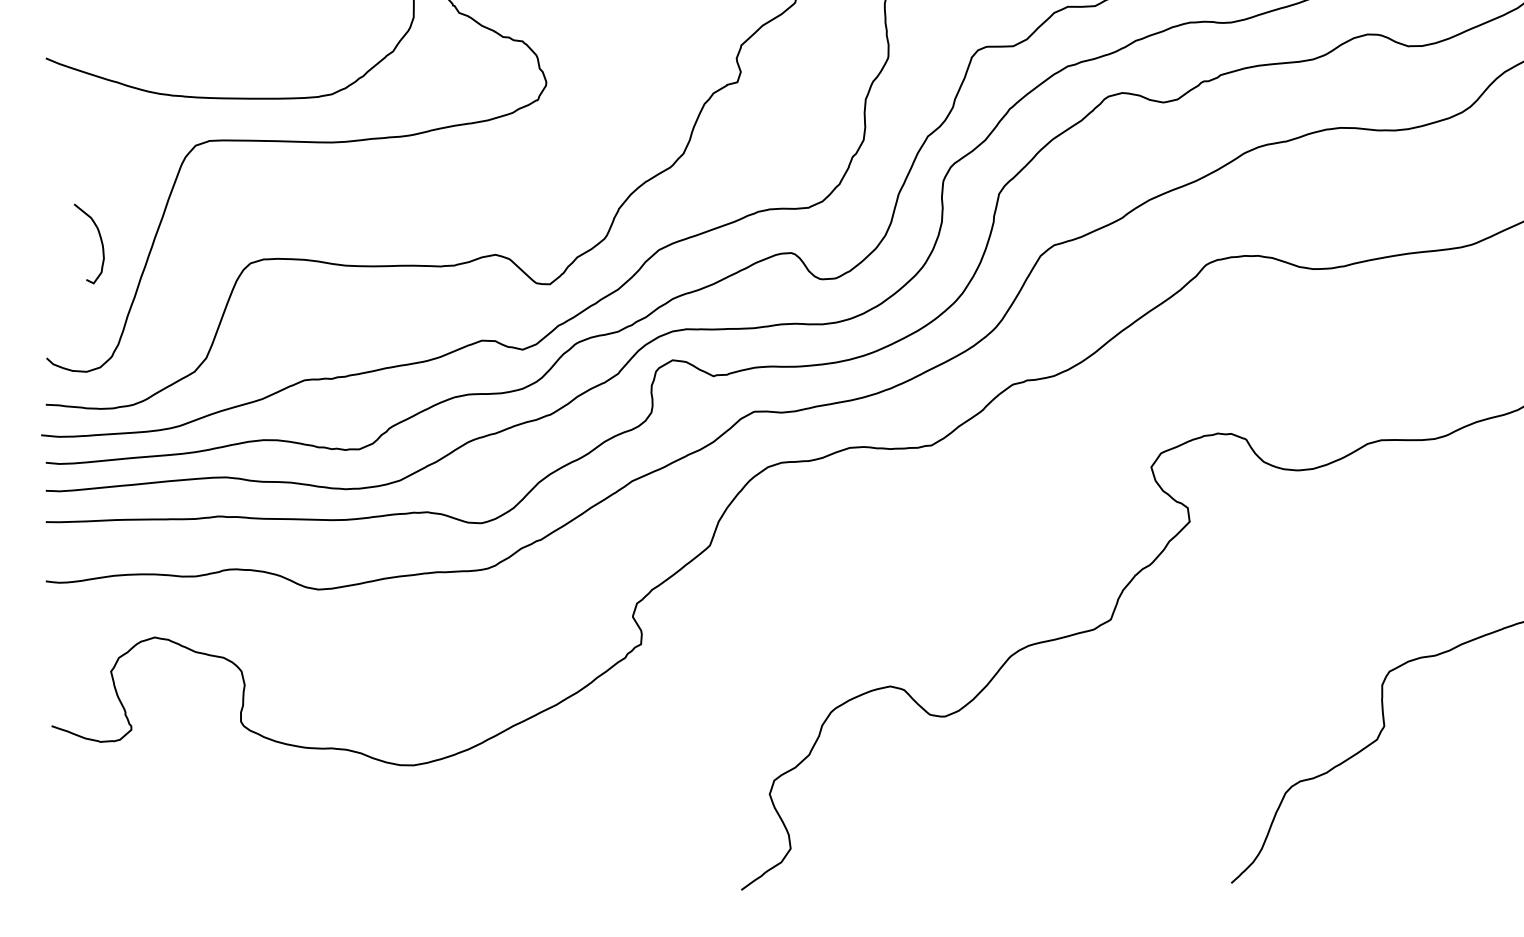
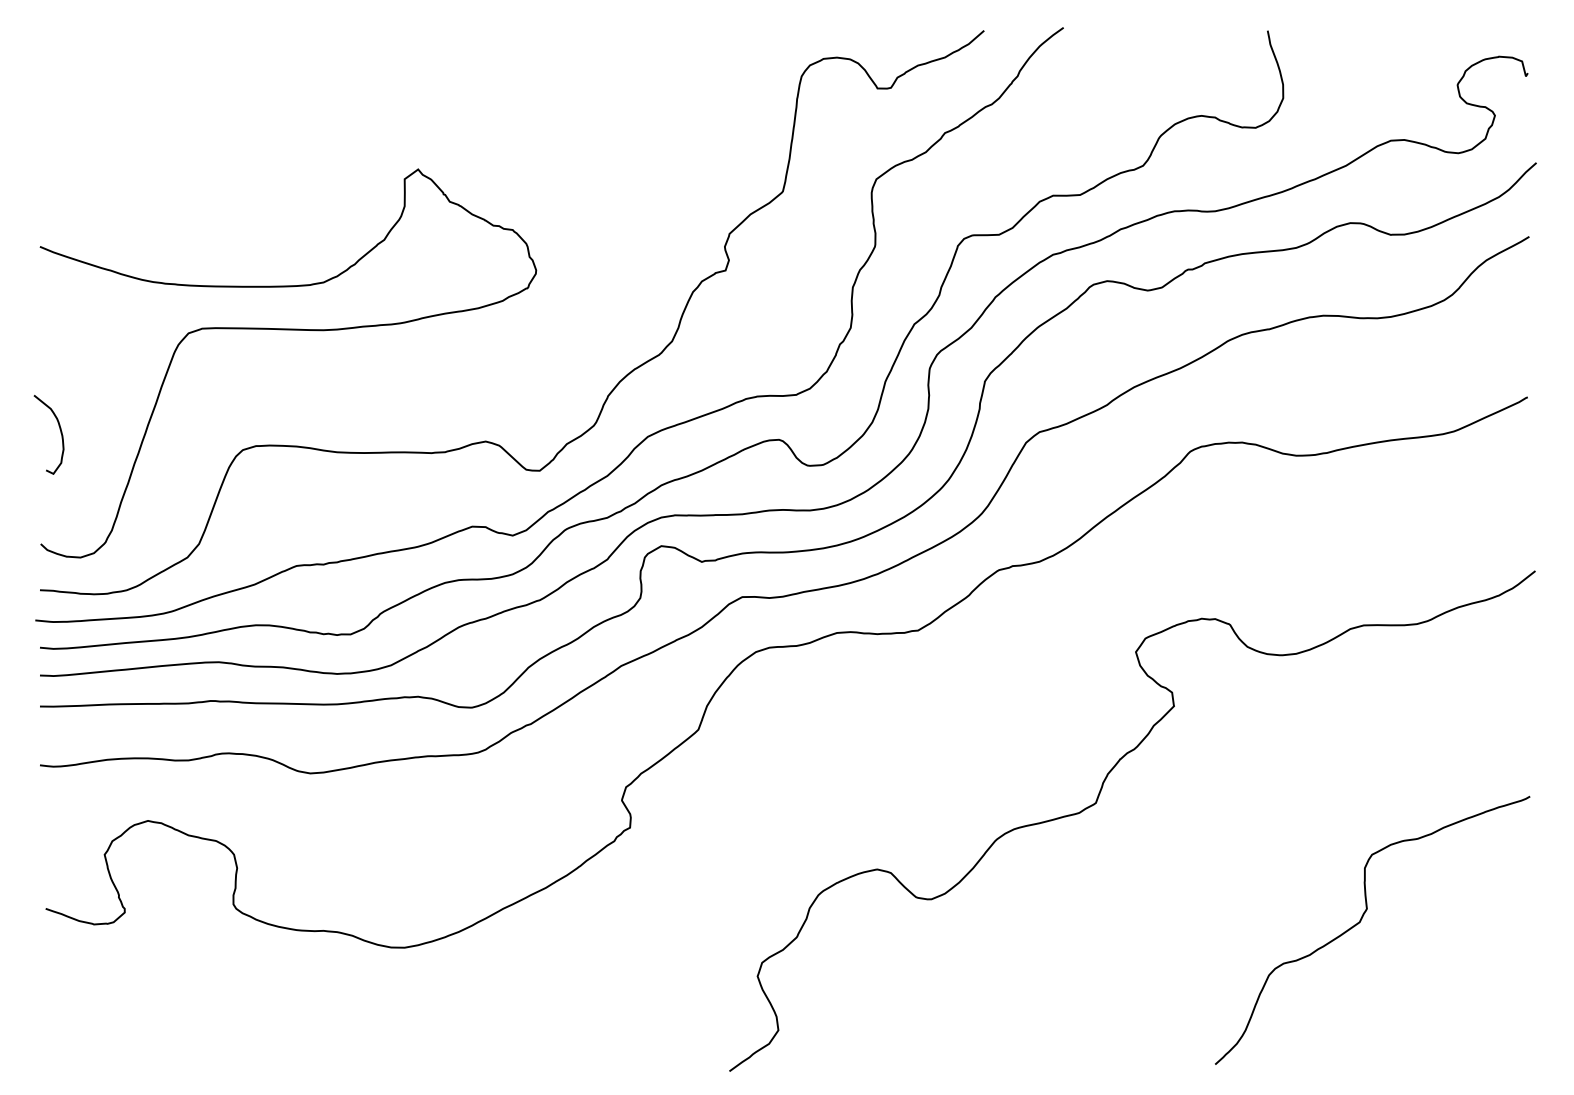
curve: (100, 242) -> (60, 433), moved

